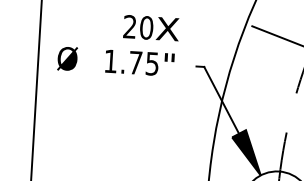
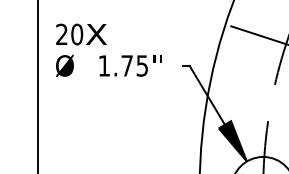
text: (151, 28) -> (81, 34), moved

